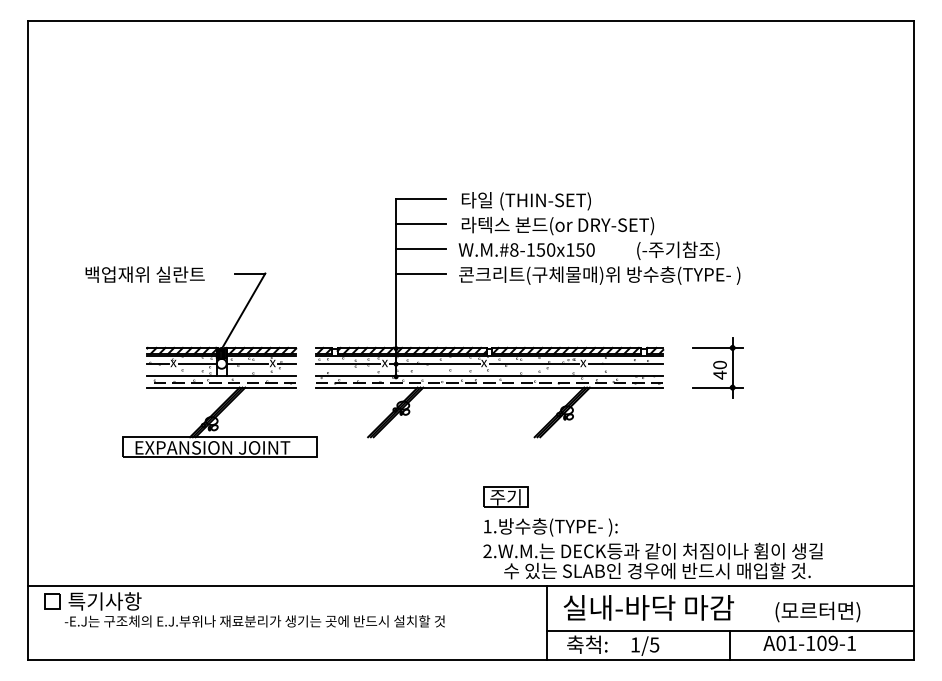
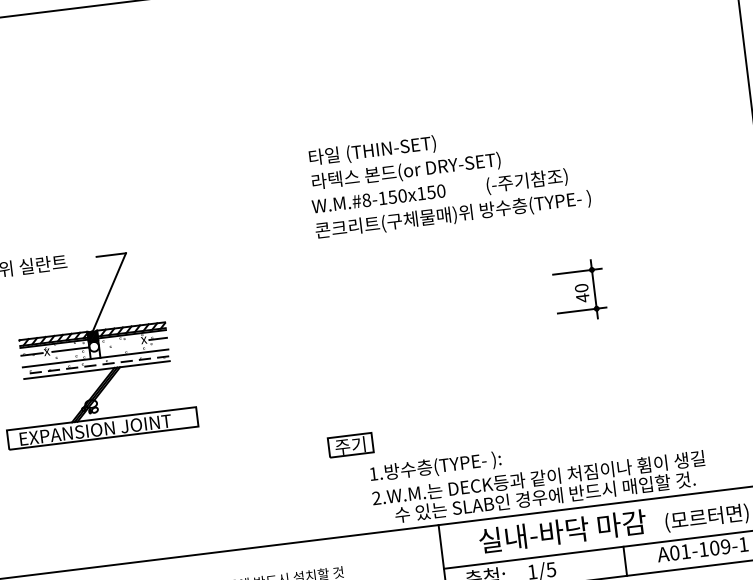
part: (487, 347) -> (352, 298), removed
line: (247, 363) -> (119, 343), removed
part: (505, 496) -> (350, 445), moved
text: (648, 607) -> (562, 531), moved

